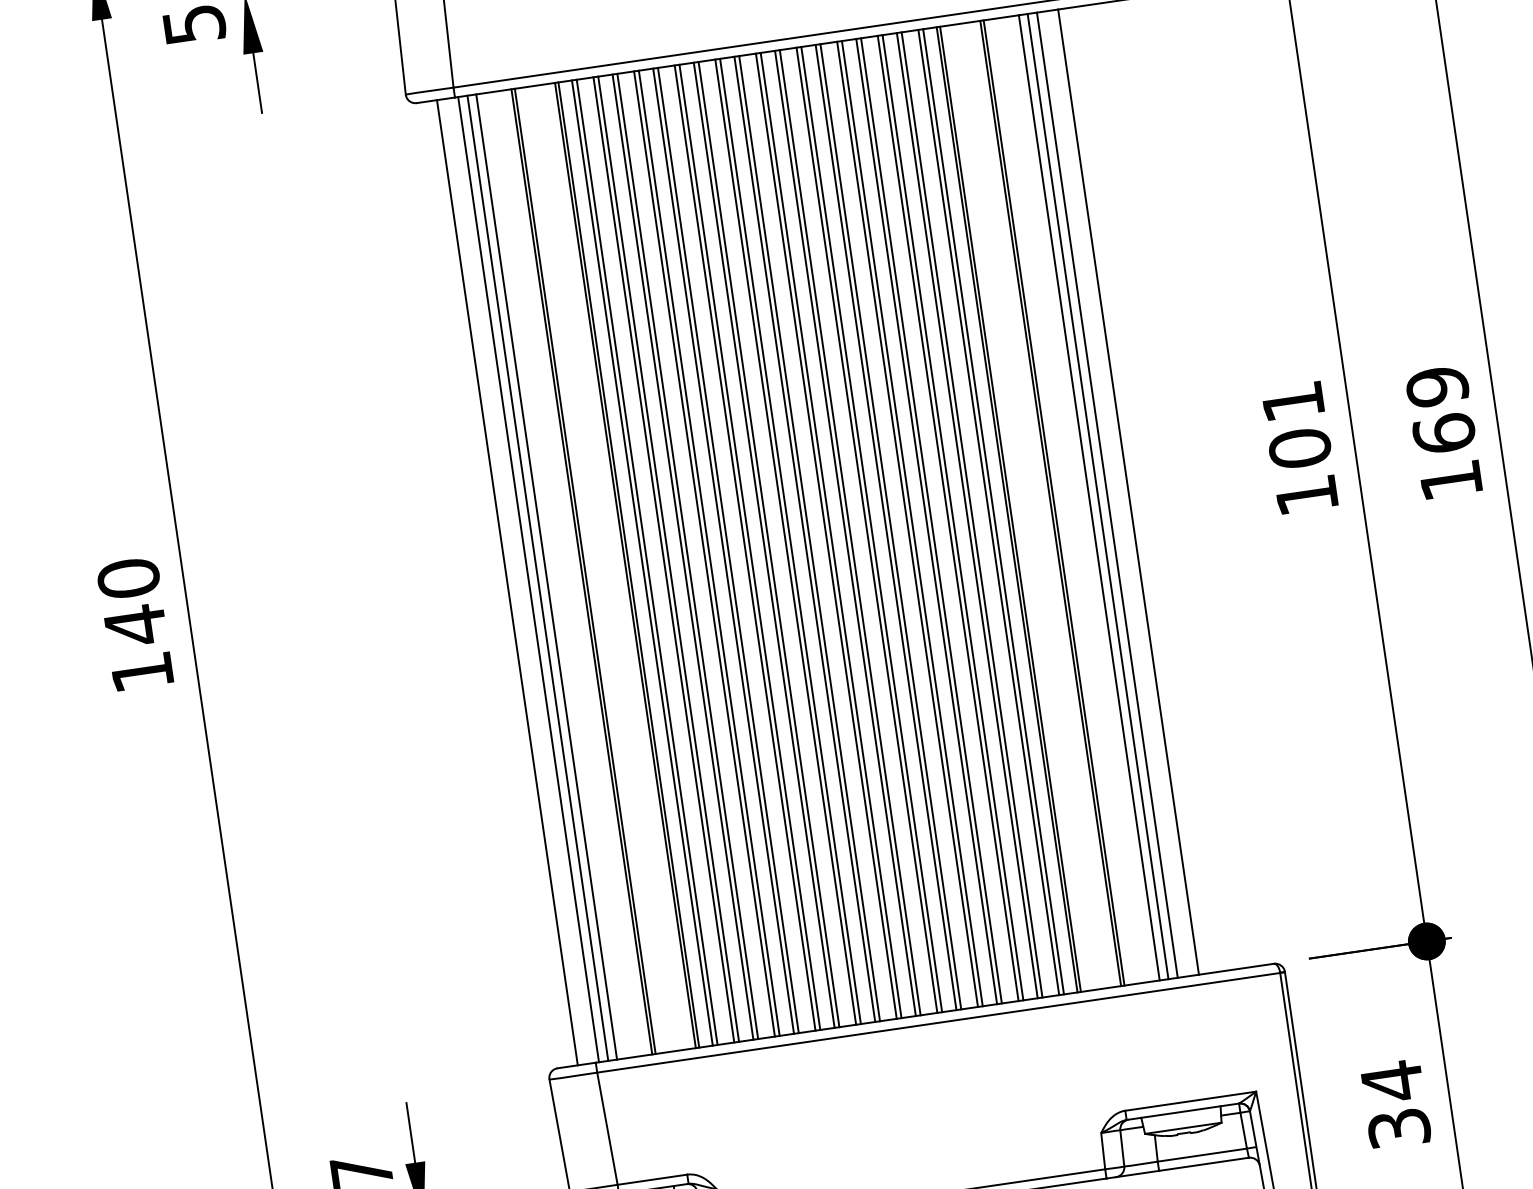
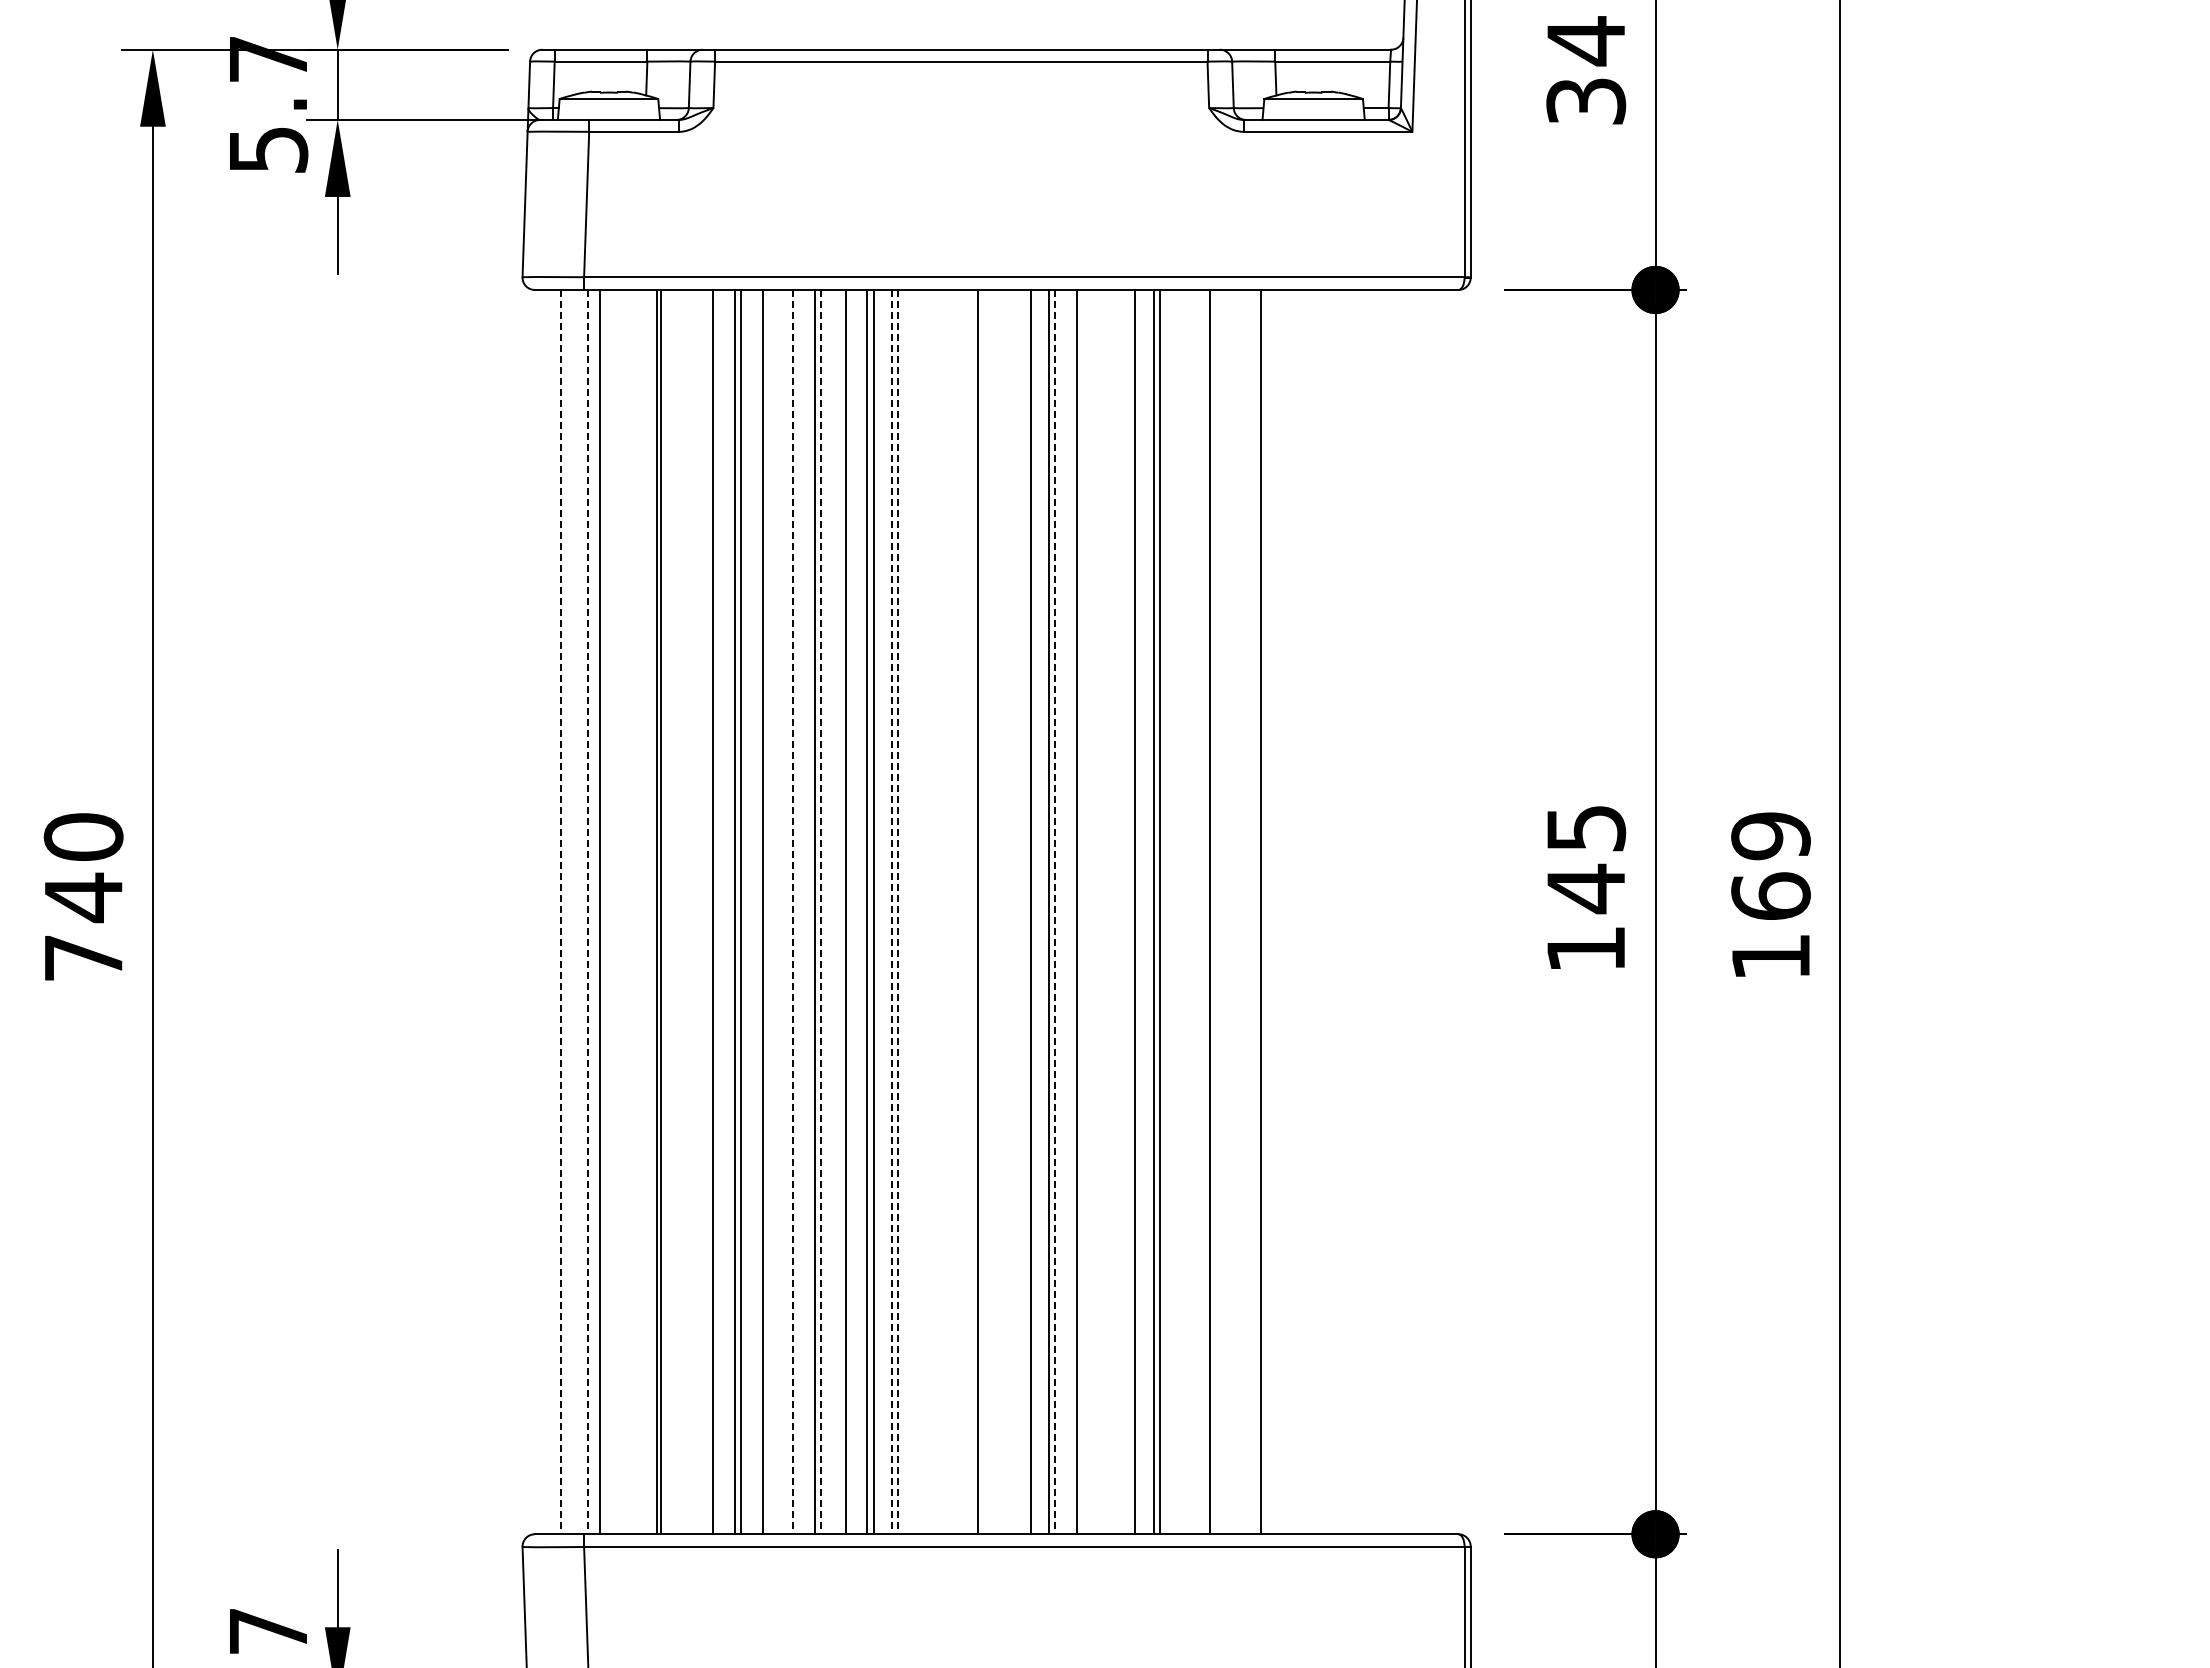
text: (1297, 426) -> (1586, 860), 101 -> 145
line: (1128, 491) -> (1361, 911), removed
line: (1107, 494) -> (1334, 911), removed
line: (1098, 496) -> (1322, 911), removed
line: (1089, 497) -> (1311, 911), removed
line: (1053, 502) -> (1265, 911), removed
line: (1007, 509) -> (1205, 911), removed
line: (993, 511) -> (1187, 911), removed
line: (988, 512) -> (1181, 911), removed
line: (948, 517) -> (1129, 911), removed
line: (931, 520) -> (1107, 911), removed
line: (926, 521) -> (1101, 911), removed
line: (911, 523) -> (1082, 911), removed
line: (891, 527) -> (1055, 912), solid -> dashed
line: (866, 529) -> (1024, 911), removed
line: (845, 532) -> (996, 911), removed
line: (849, 532) -> (1002, 911), removed
line: (826, 535) -> (972, 911), removed
line: (804, 538) -> (944, 911), removed
line: (809, 538) -> (950, 911), removed
line: (785, 541) -> (919, 911), removed
line: (790, 541) -> (925, 911), removed
line: (769, 544) -> (898, 912), solid -> dashed
line: (764, 545) -> (892, 912), solid -> dashed
line: (723, 550) -> (839, 911), removed
line: (709, 553) -> (821, 912), solid -> dashed
line: (683, 556) -> (787, 911), removed
line: (687, 556) -> (793, 912), solid -> dashed
line: (668, 558) -> (768, 911), removed
line: (628, 564) -> (717, 911), removed
line: (546, 576) -> (611, 911), removed
line: (528, 579) -> (588, 912), solid -> dashed
line: (507, 583) -> (560, 912), solid -> dashed
text: (142, 672) -> (83, 958), 140 -> 740

